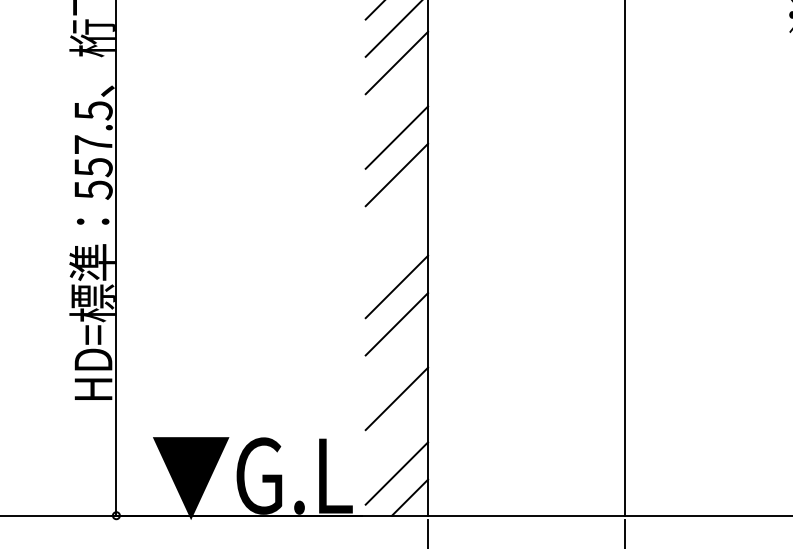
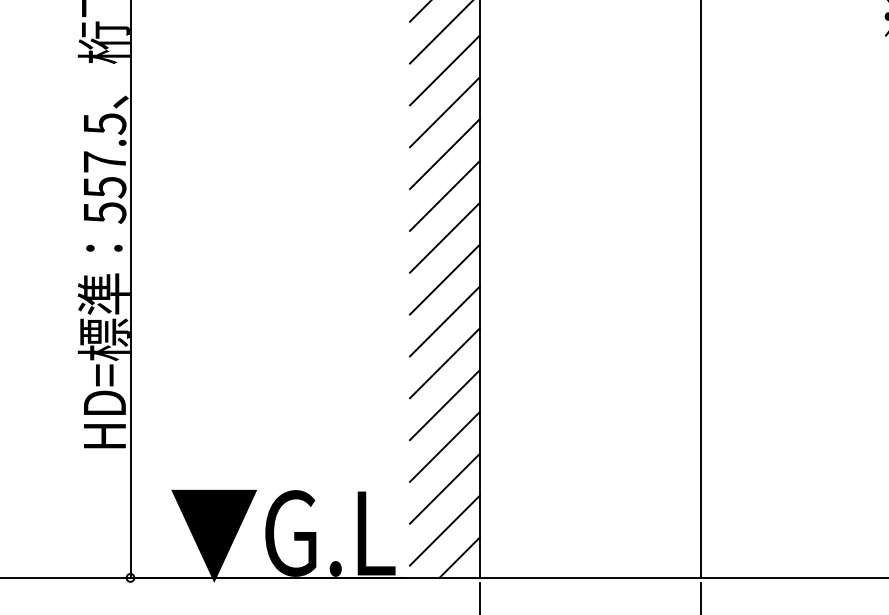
line: (396, 100) -> (444, 112), added
line: (396, 212) -> (444, 237), added
line: (396, 249) -> (444, 279), added
line: (396, 361) -> (444, 405), added
line: (396, 436) -> (444, 489), added

